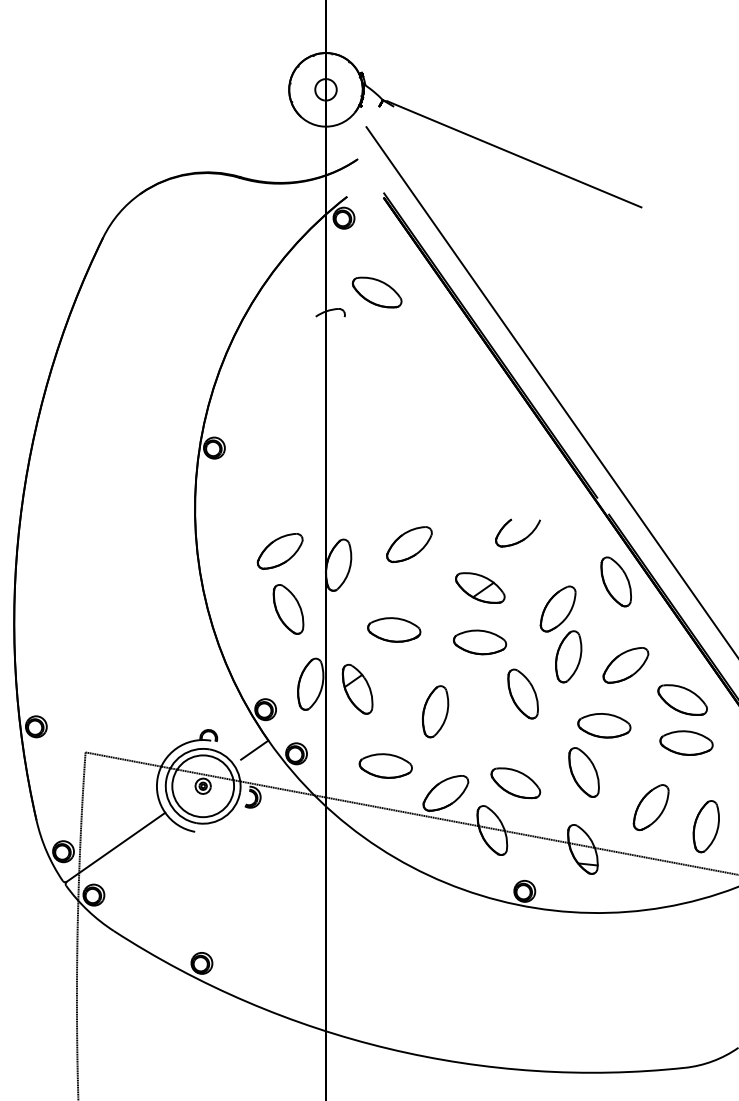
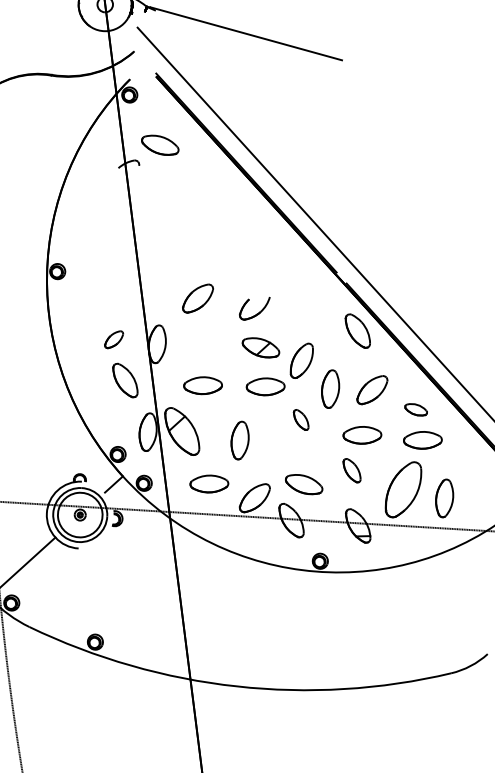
part: (521, 539) -> (258, 312), moved
part: (409, 544) -> (198, 298), moved
part: (279, 551) -> (113, 339), size x0.6
part: (557, 608) -> (301, 360), moved
part: (357, 689) -> (182, 431), size x1.4
part: (522, 693) -> (300, 419), size x0.6
part: (682, 699) -> (416, 409), size x0.6
part: (583, 772) -> (351, 470), size x0.7
part: (650, 807) -> (402, 489), size x1.6

